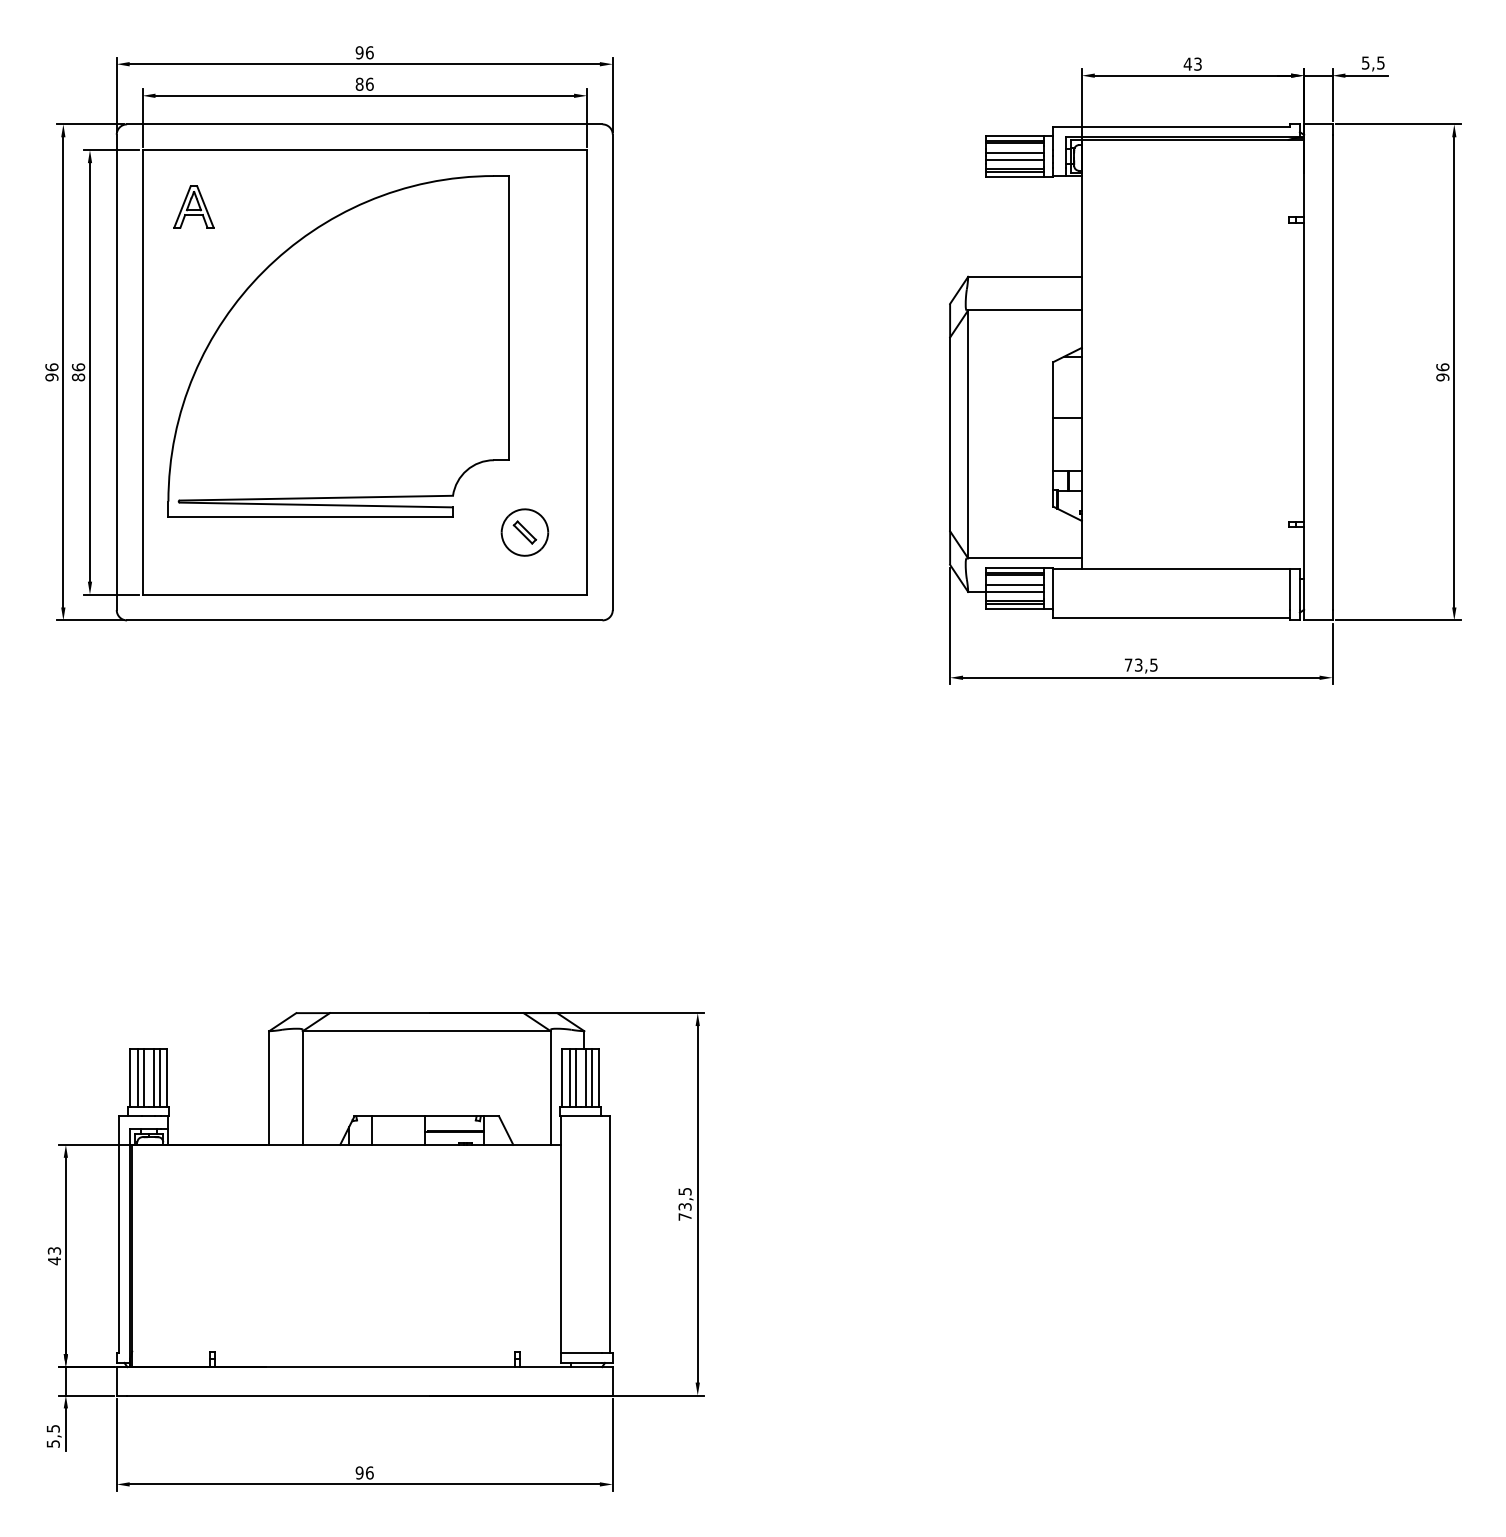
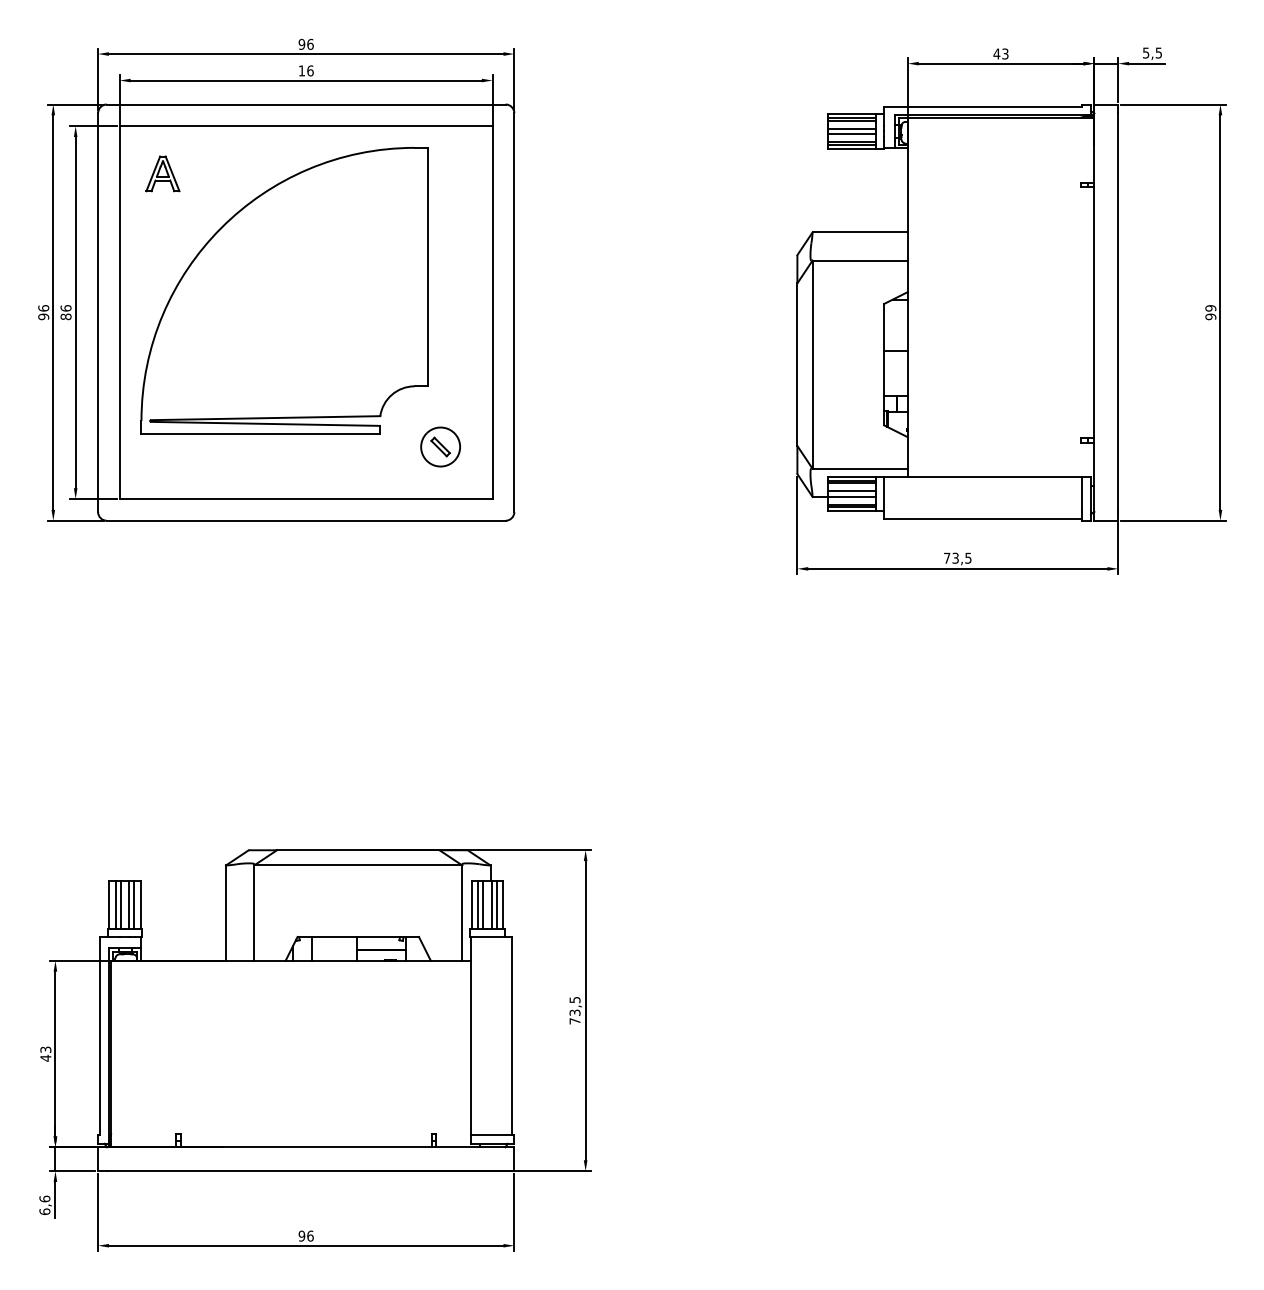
text: (359, 83) -> (301, 70), 86 -> 16
text: (1442, 367) -> (1210, 308), 96 -> 99
text: (52, 1435) -> (44, 1204), 5,5 -> 6,6

